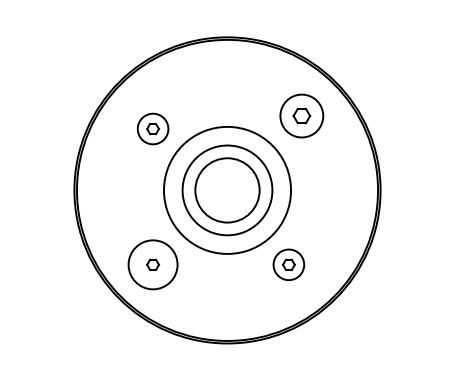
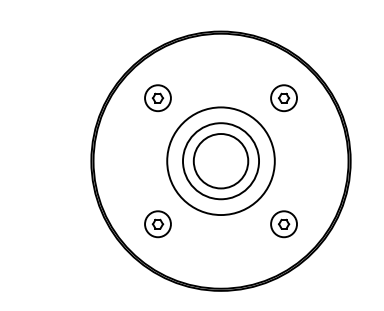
part: (301, 115) -> (283, 97), size x0.71
part: (152, 128) -> (157, 97), moved
circle: (152, 264) -> (157, 223), size x0.62
part: (288, 264) -> (283, 223), moved

